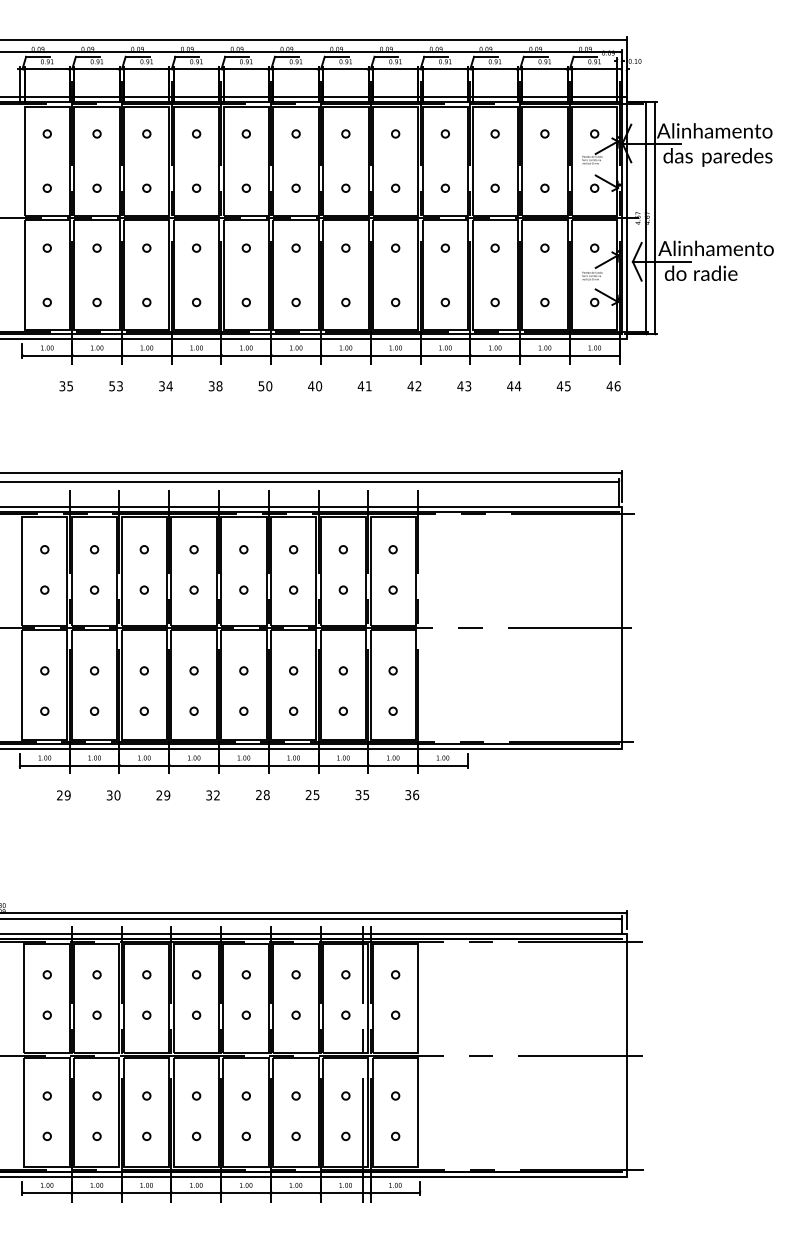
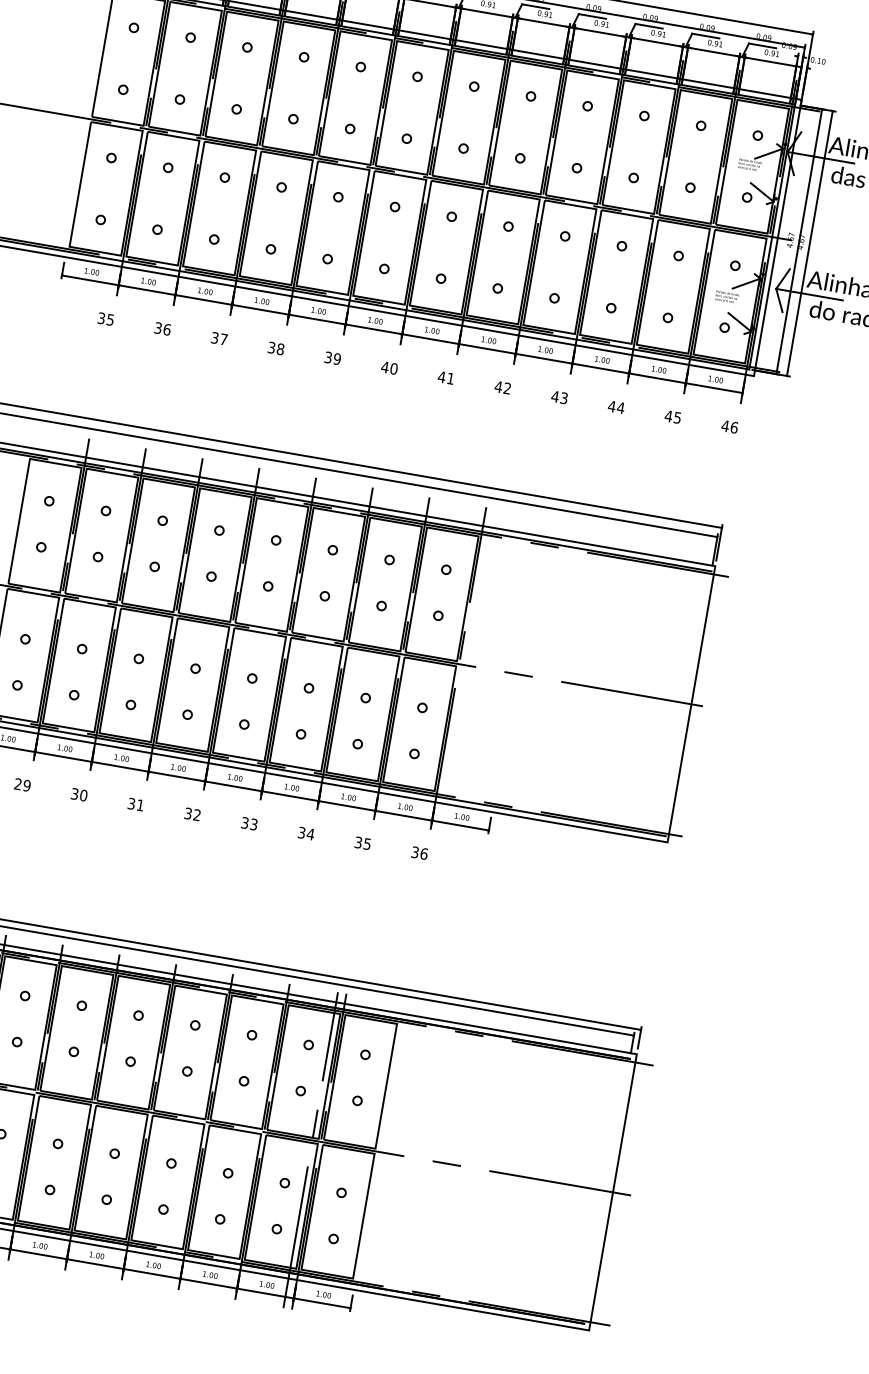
text: (116, 386) -> (163, 329), 53 -> 36
text: (169, 386) -> (223, 339), 34 -> 37
text: (265, 386) -> (332, 358), 50 -> 39
text: (163, 795) -> (136, 804), 29 -> 31
text: (262, 795) -> (249, 824), 28 -> 33
text: (312, 795) -> (306, 834), 25 -> 34

